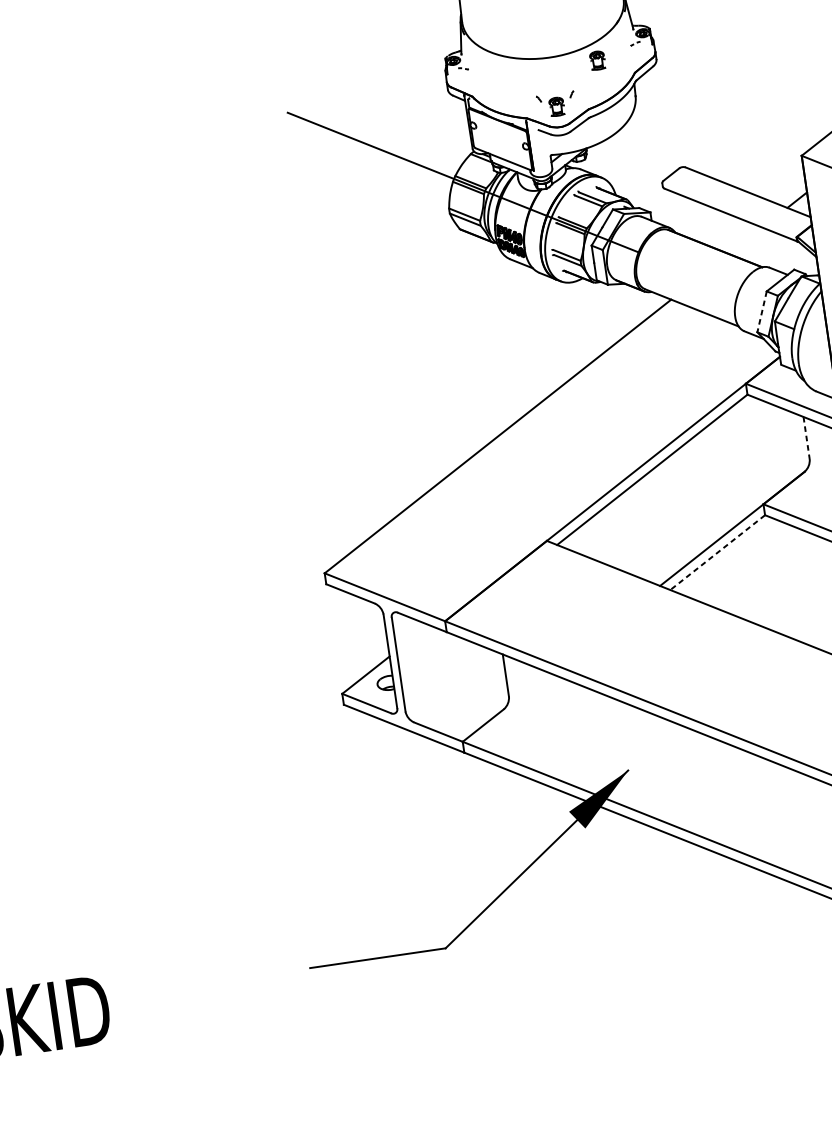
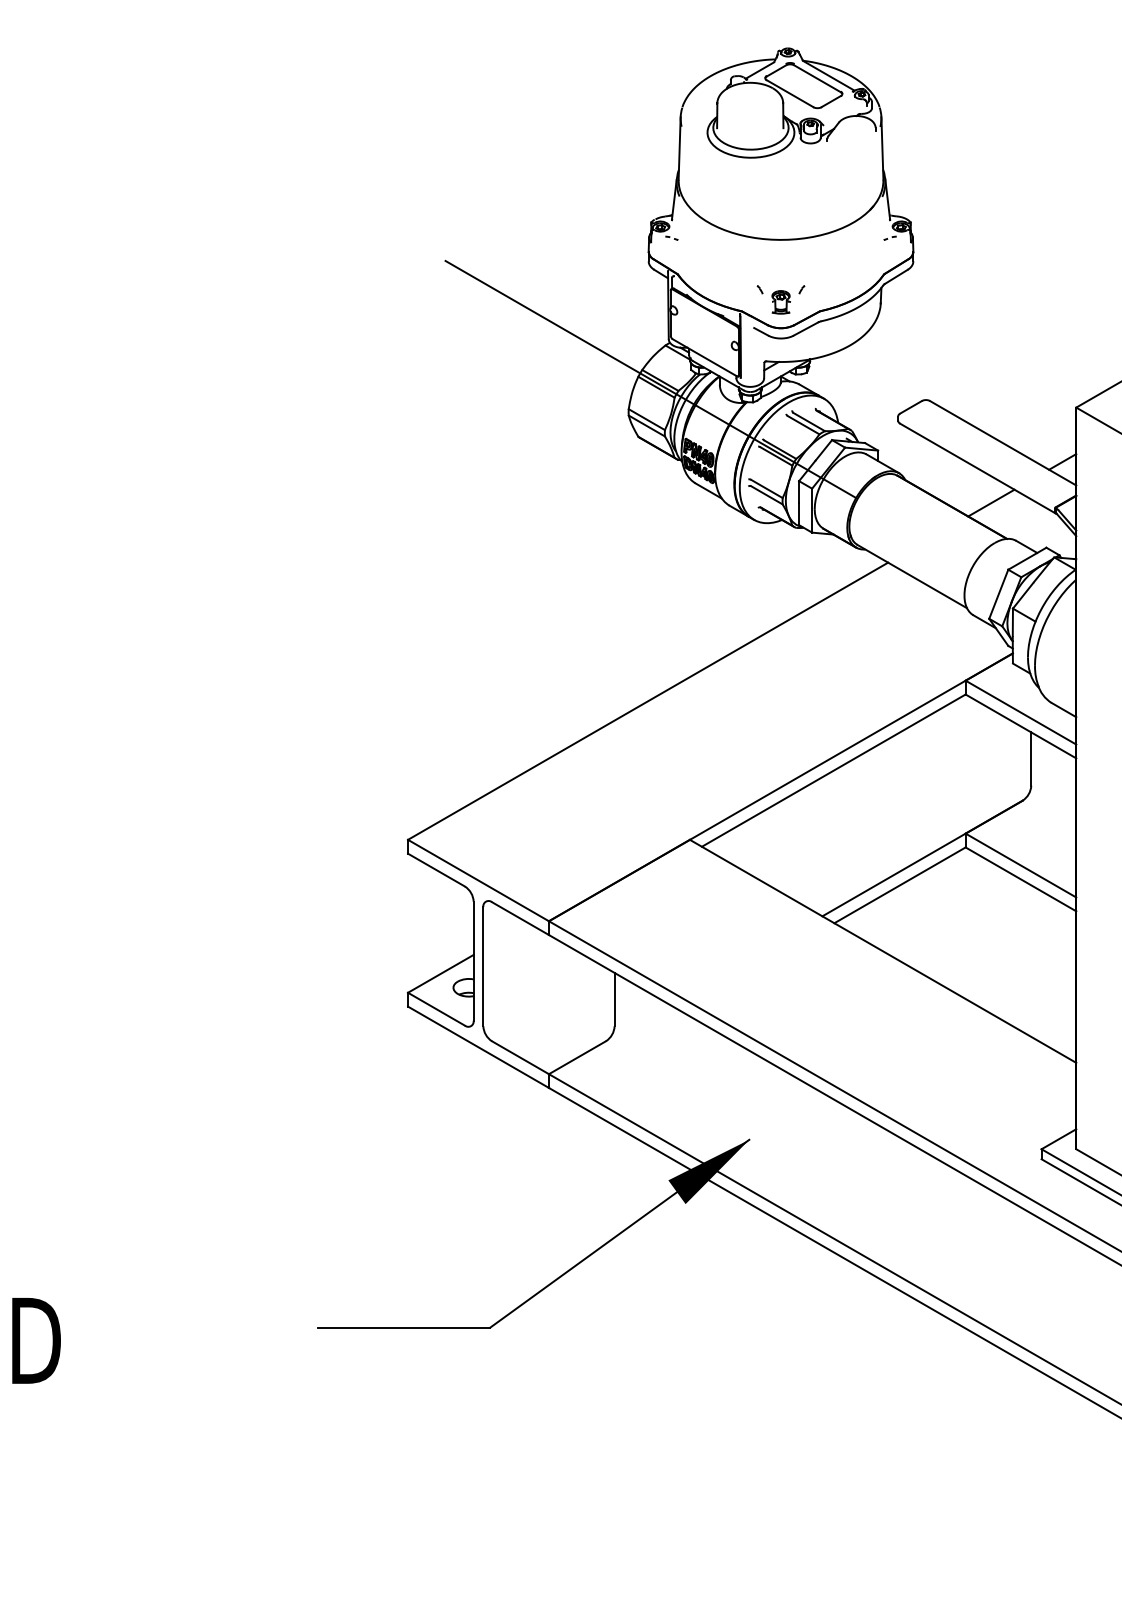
part: (597, 60) -> (839, 252), removed
line: (745, 240) -> (991, 502), added
line: (761, 312) -> (998, 594), dashed -> solid
line: (806, 438) -> (1031, 759), dashed -> solid
line: (718, 552) -> (900, 885), dashed -> solid

